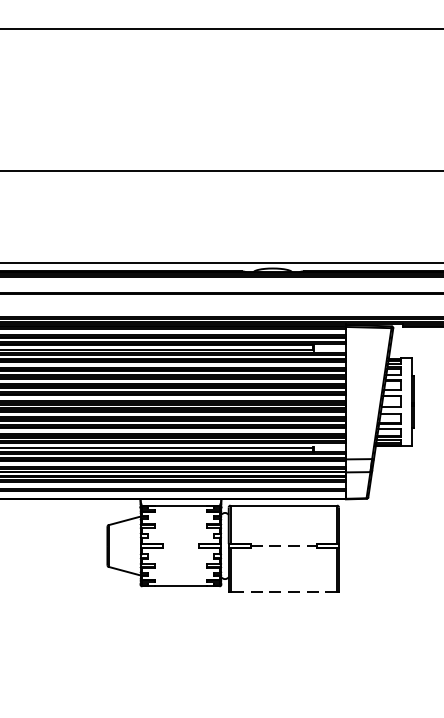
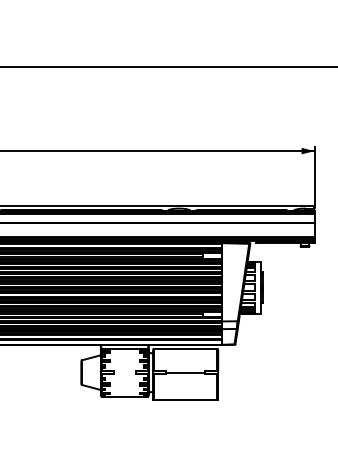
line: (283, 545) -> (185, 372), dashed -> solid
line: (283, 591) -> (185, 399), dashed -> solid

